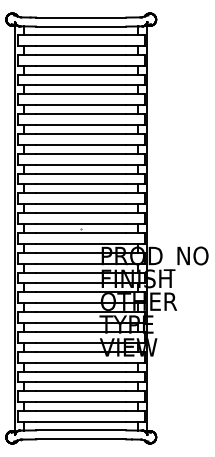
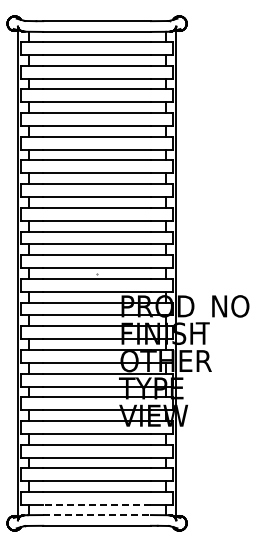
line: (81, 421) -> (97, 504), solid -> dashed
line: (81, 430) -> (97, 515), solid -> dashed

